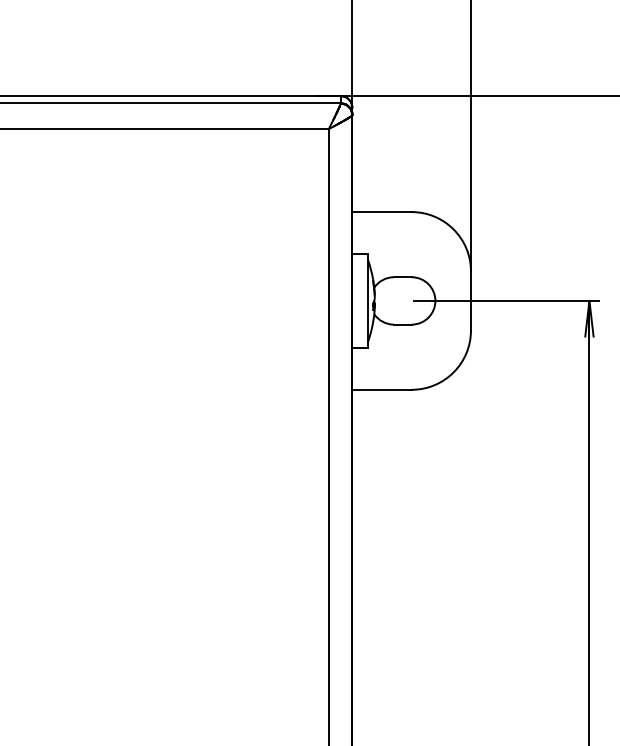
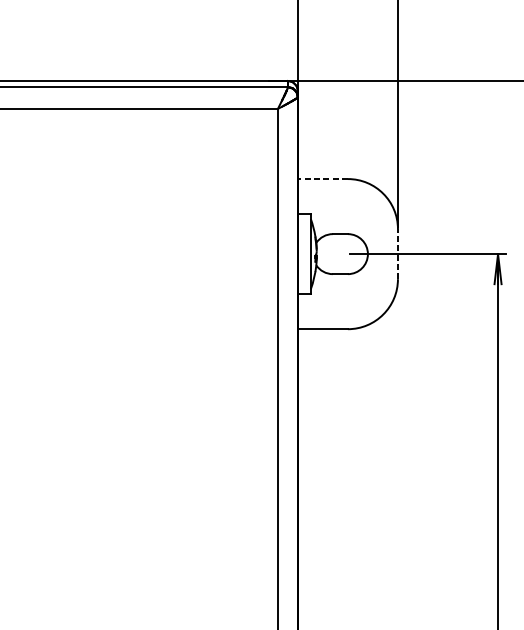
line: (382, 212) -> (323, 179), solid -> dashed
line: (470, 300) -> (397, 253), solid -> dashed

